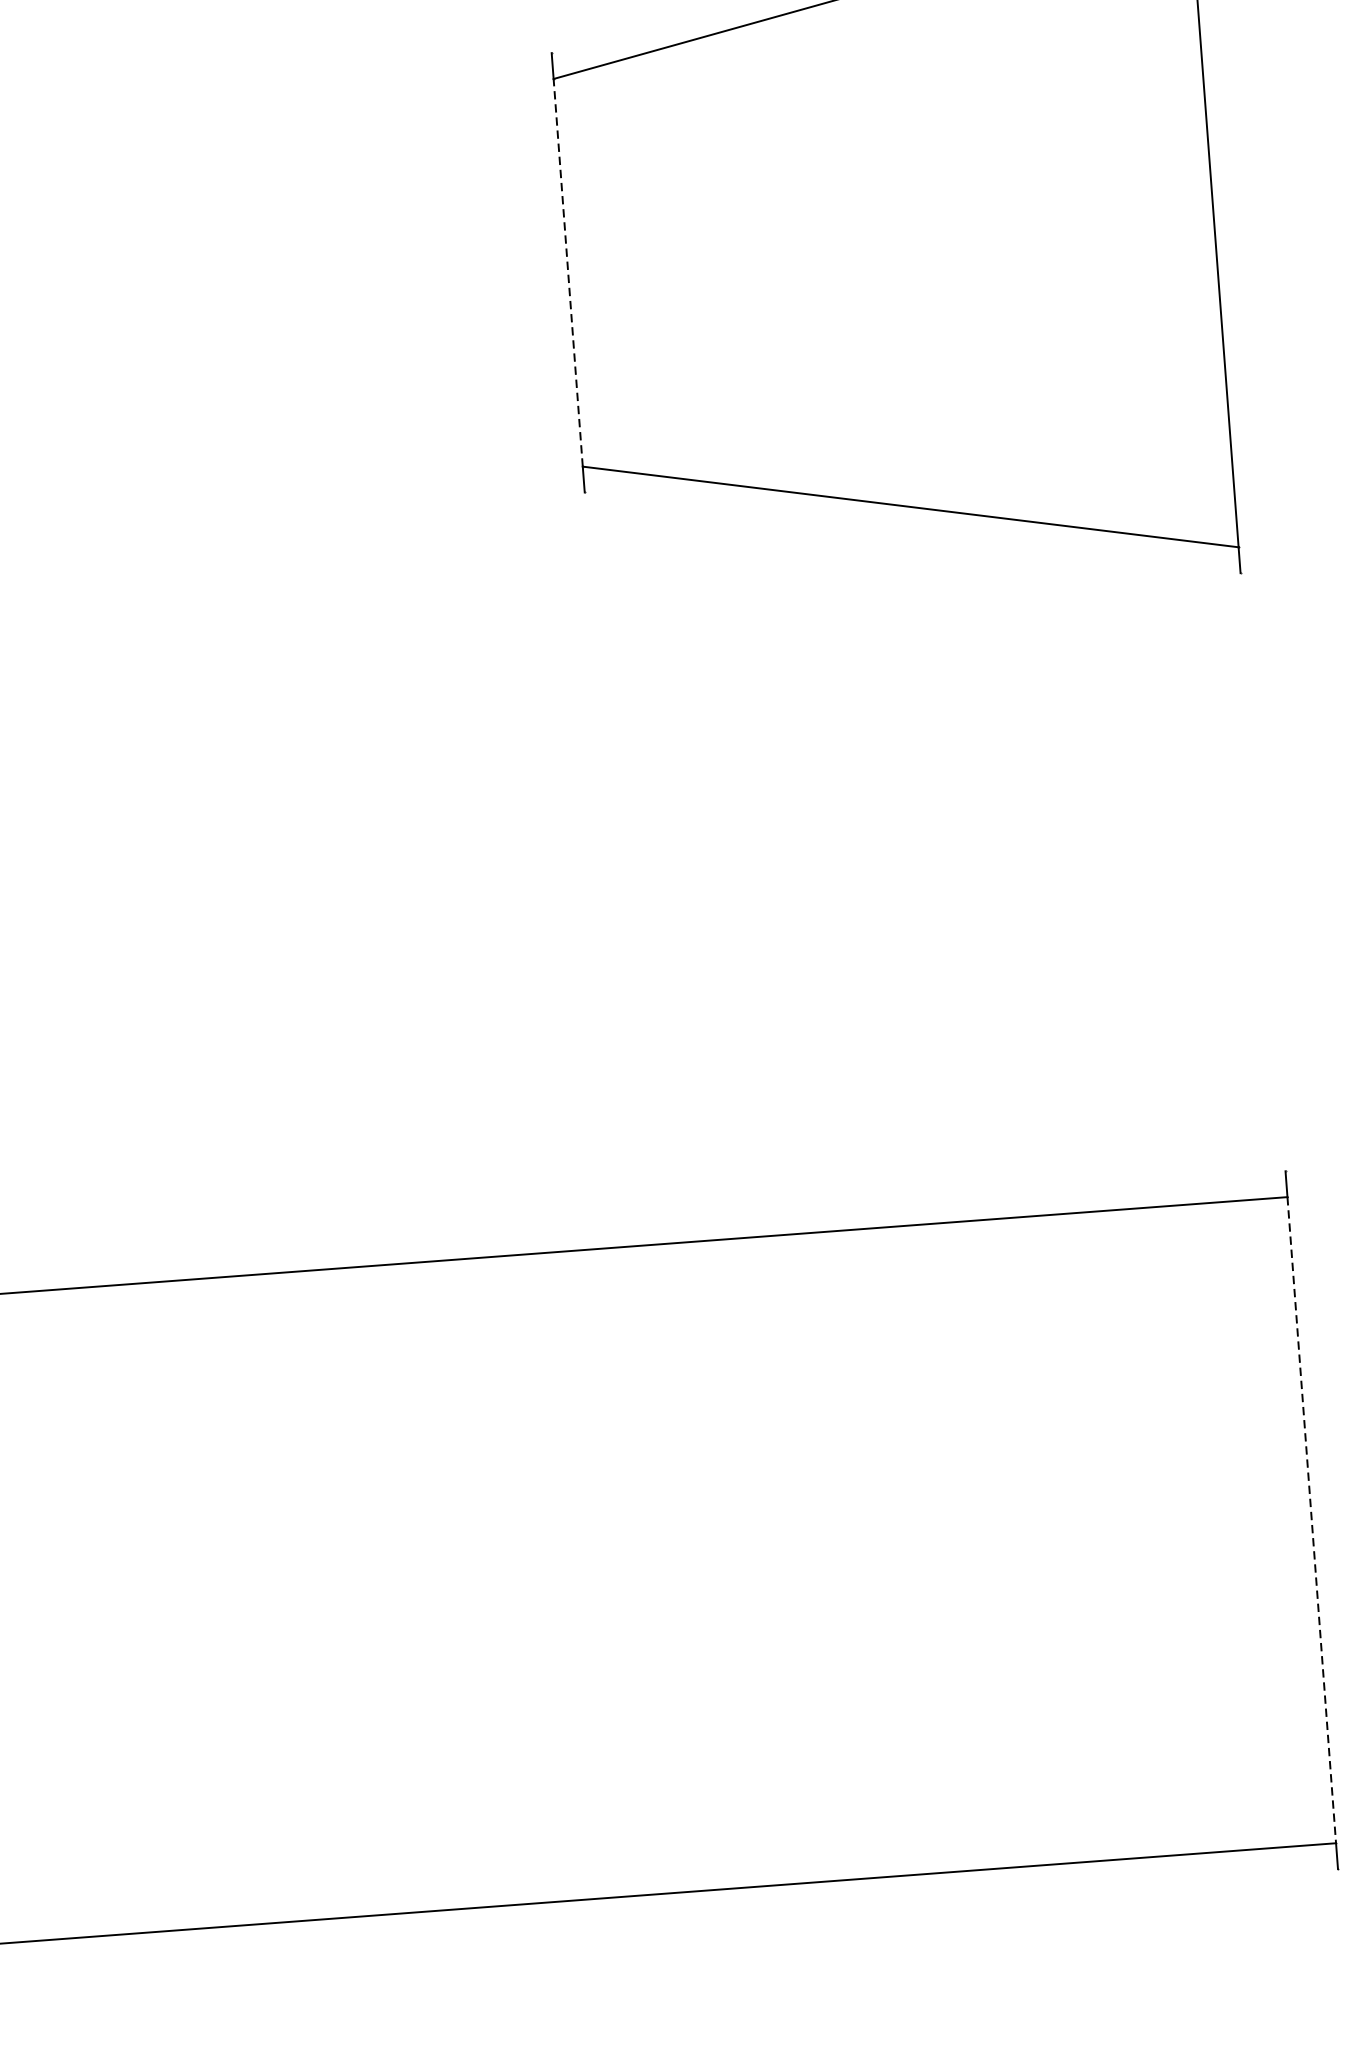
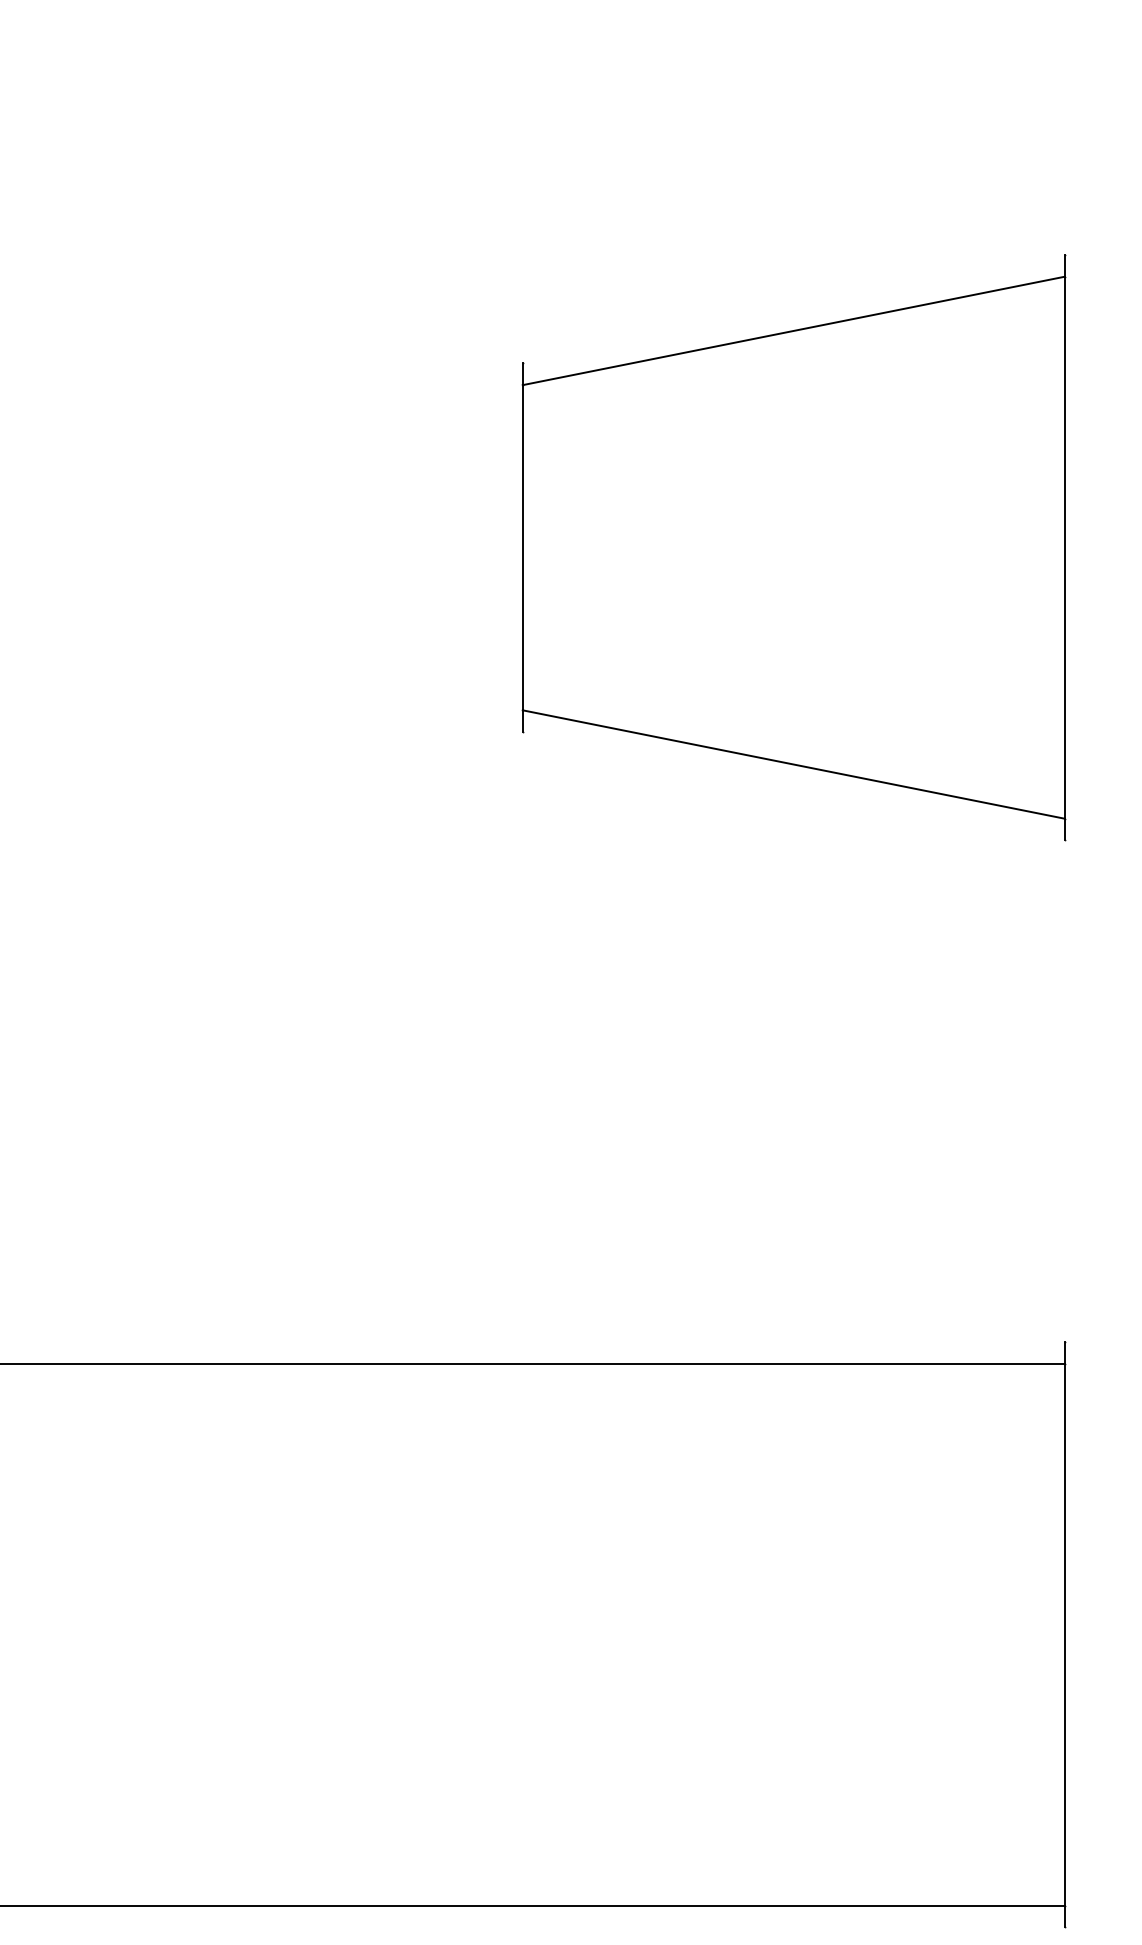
line: (567, 272) -> (522, 547), dashed -> solid
line: (1311, 1519) -> (1064, 1634), dashed -> solid

